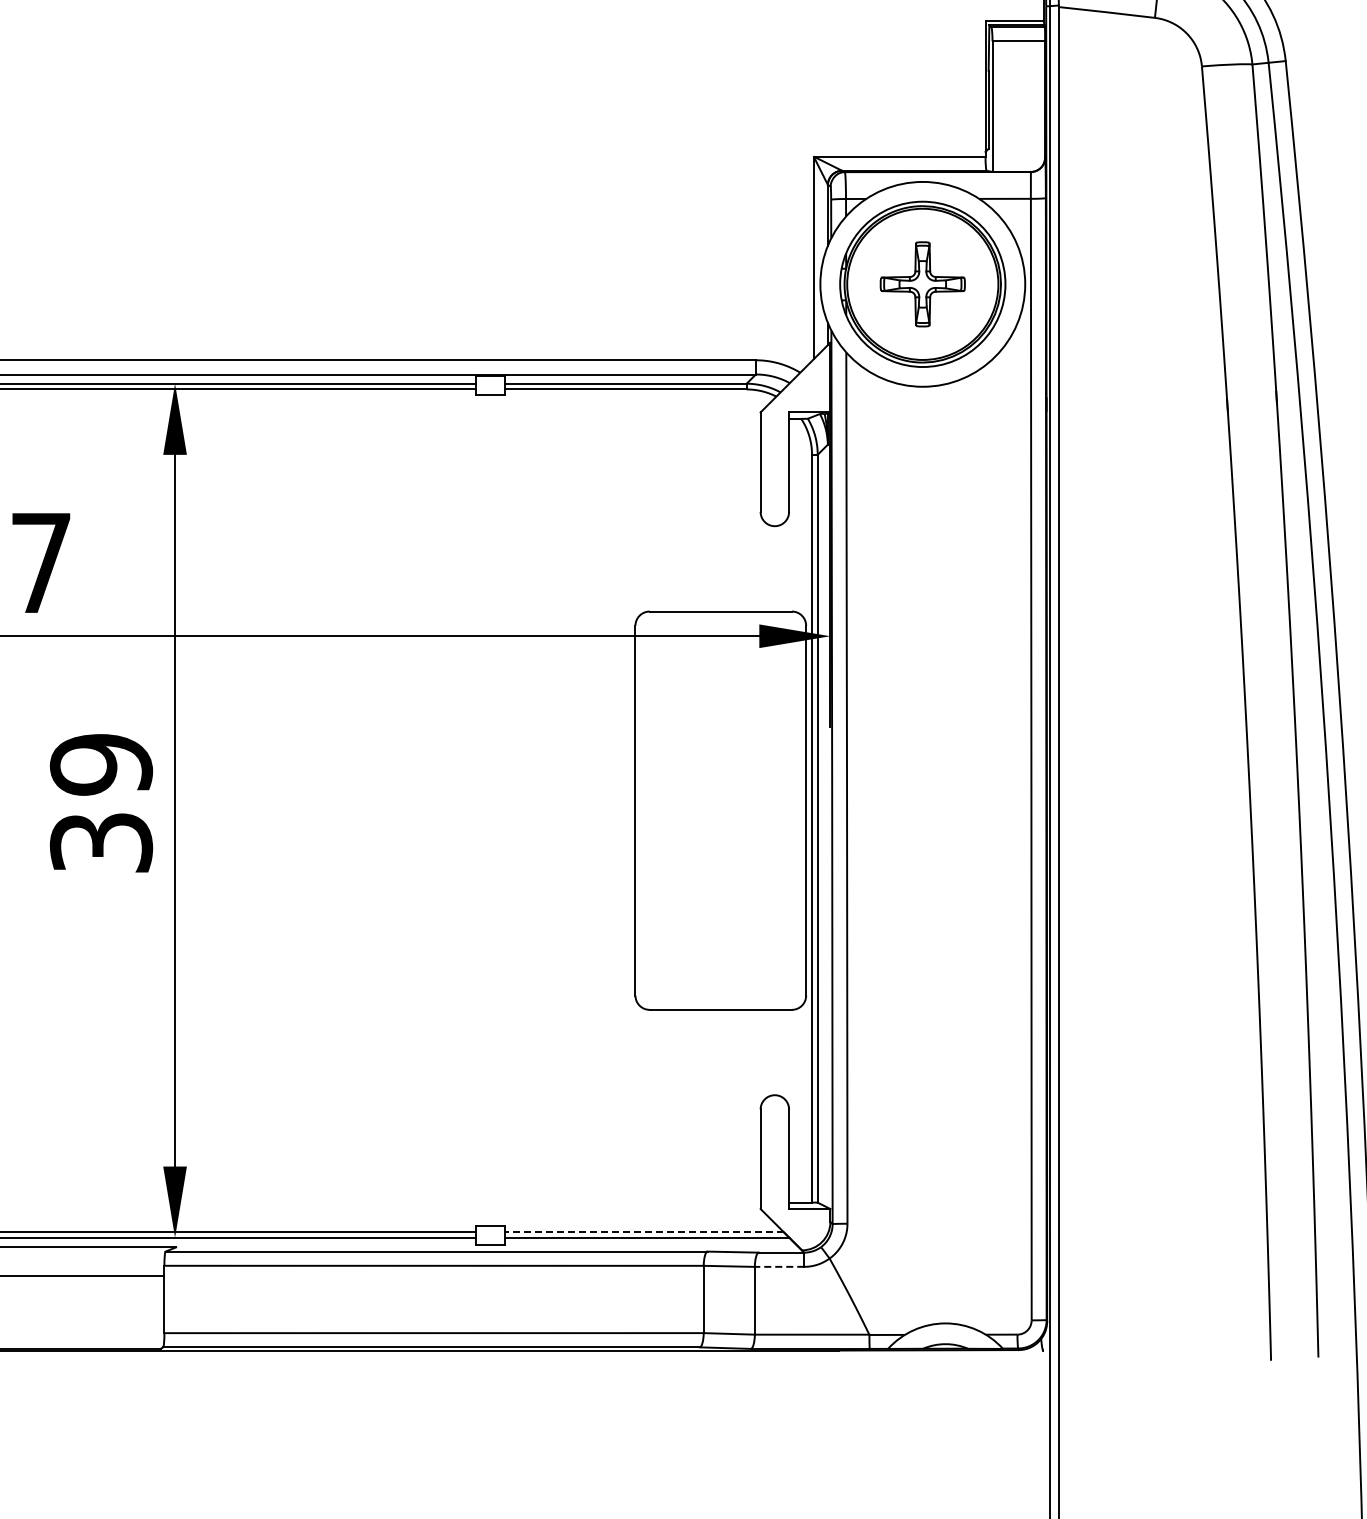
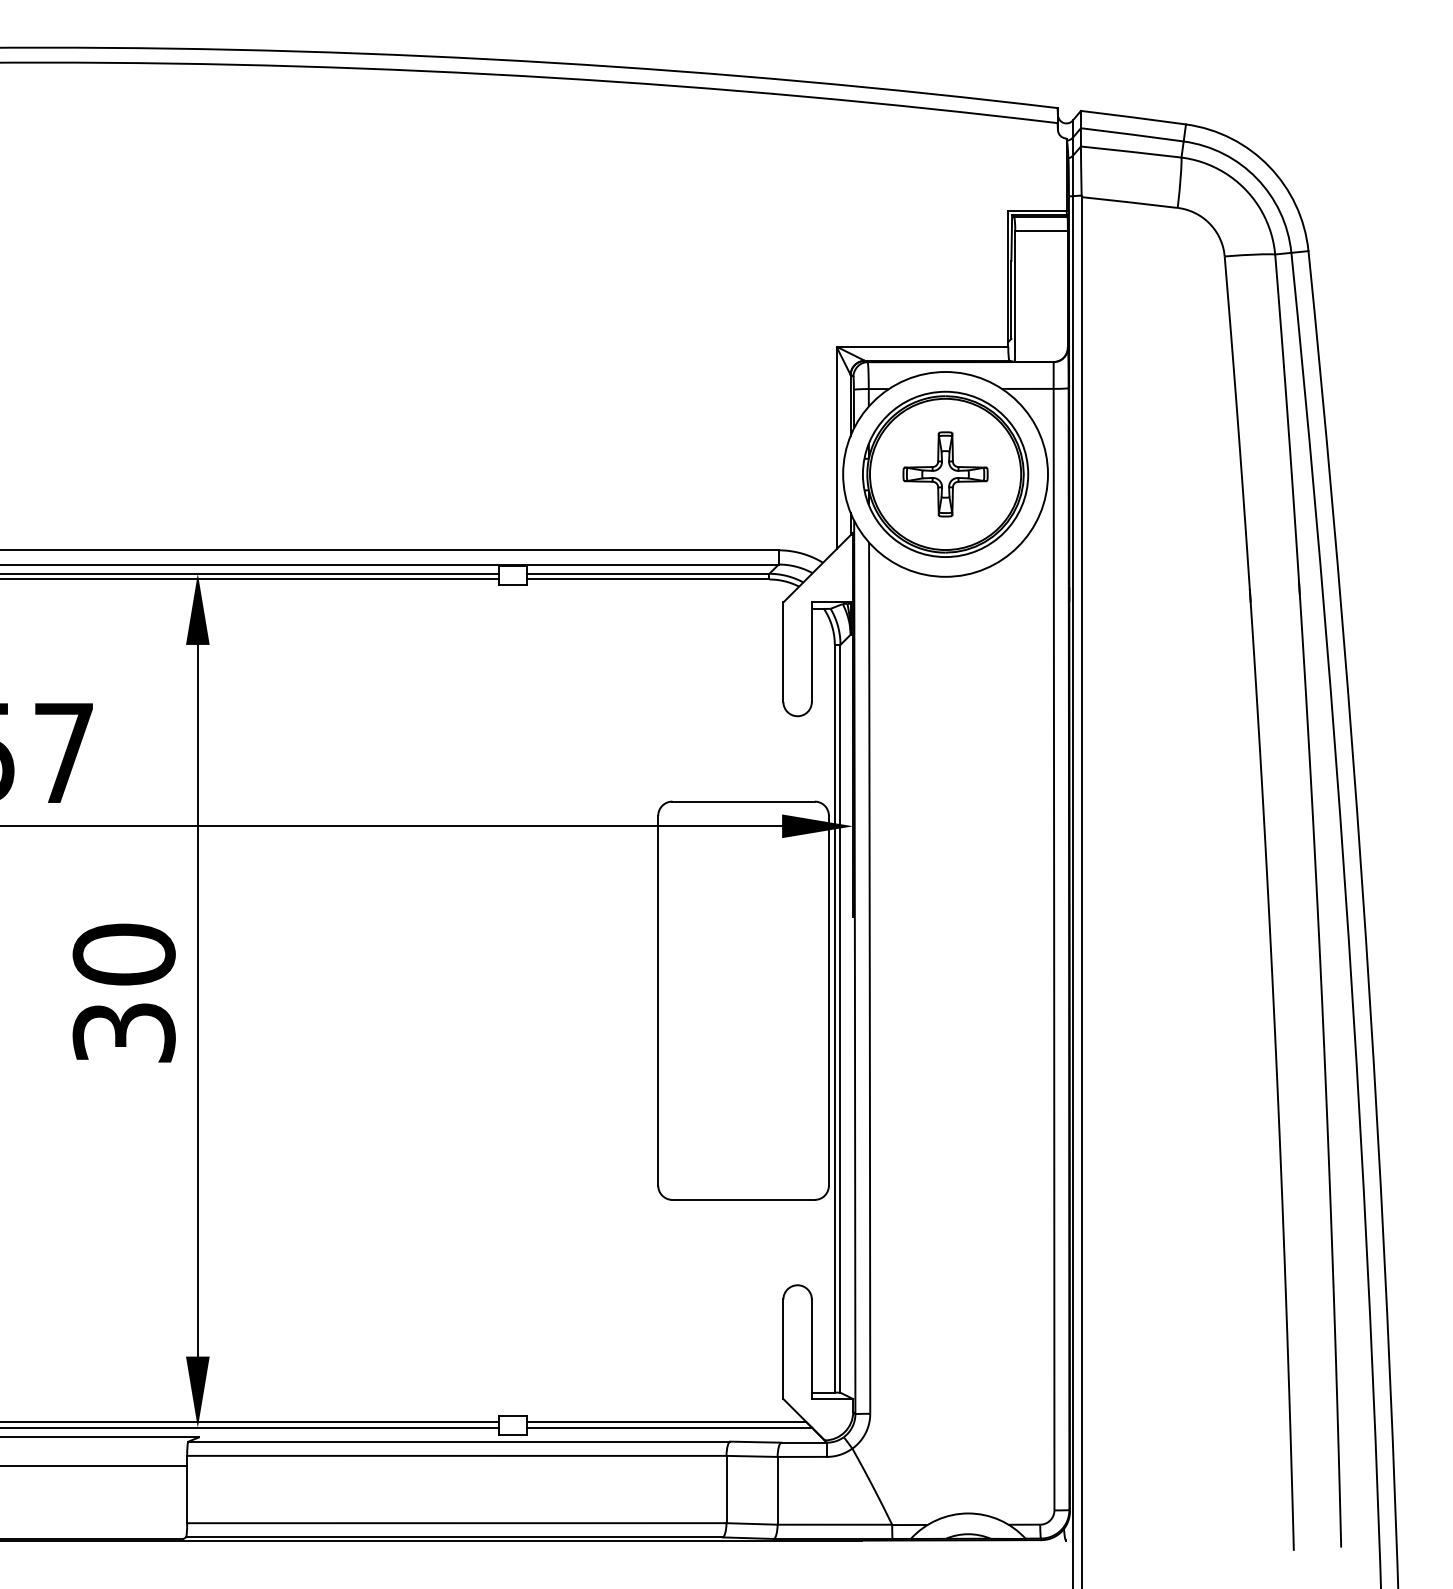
text: (100, 764) -> (123, 954), 39 -> 30
line: (643, 1232) -> (666, 1422), dashed -> solid
line: (779, 1266) -> (802, 1456), dashed -> solid

